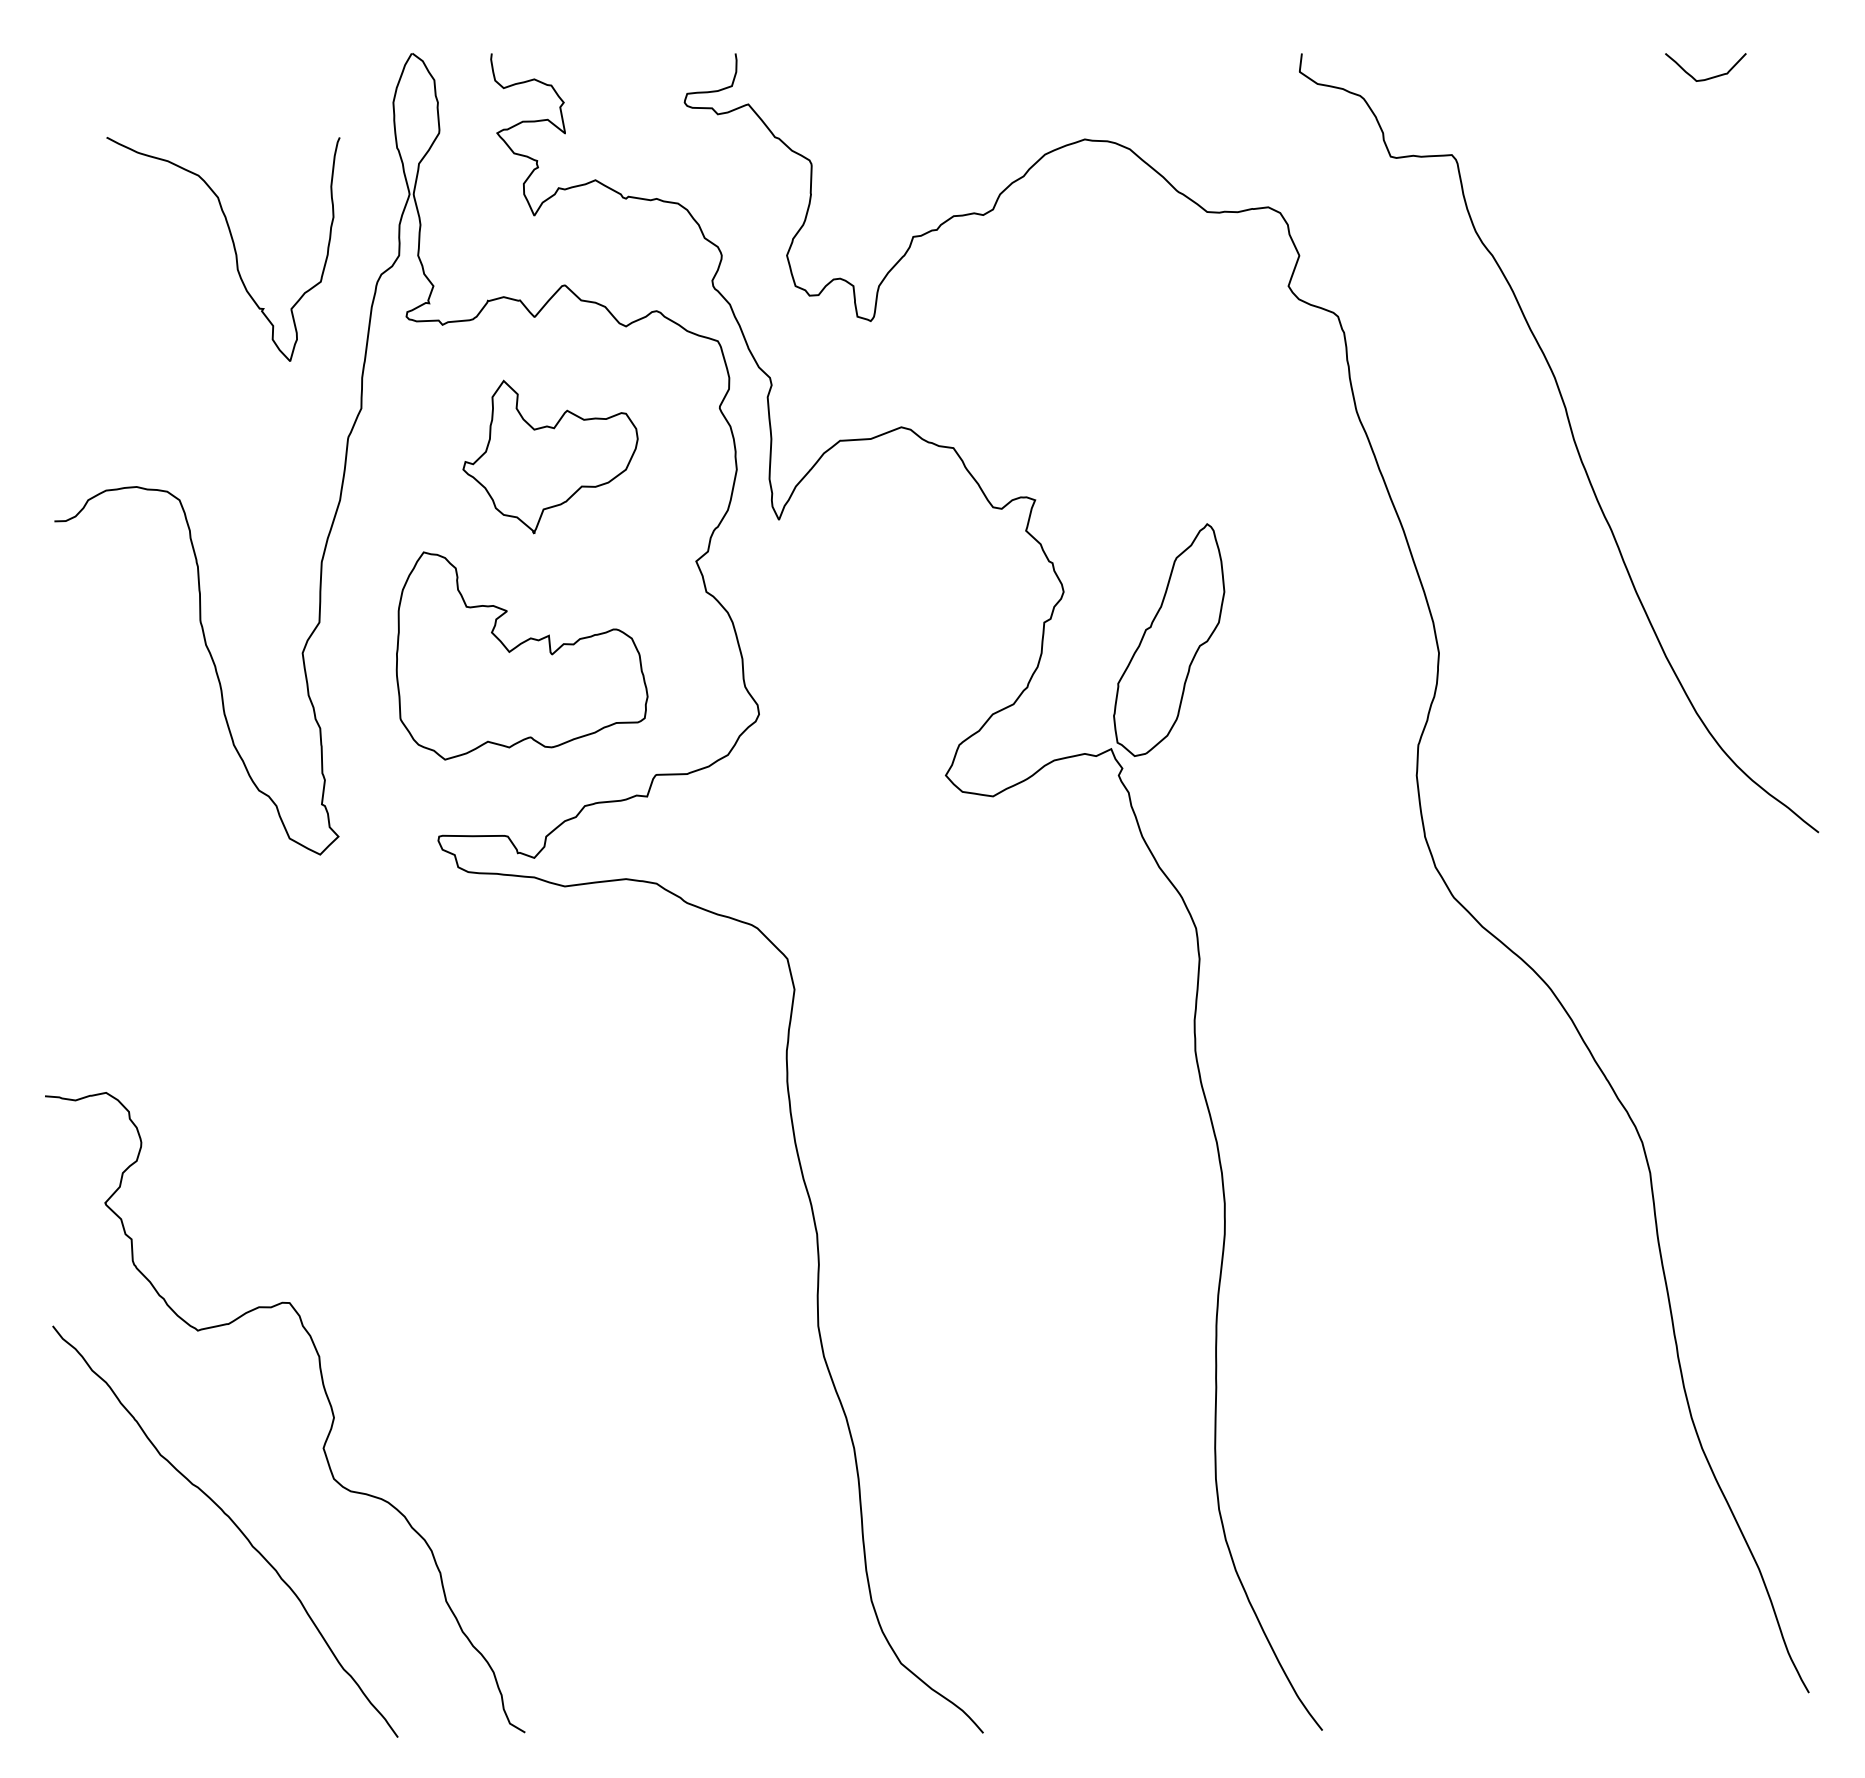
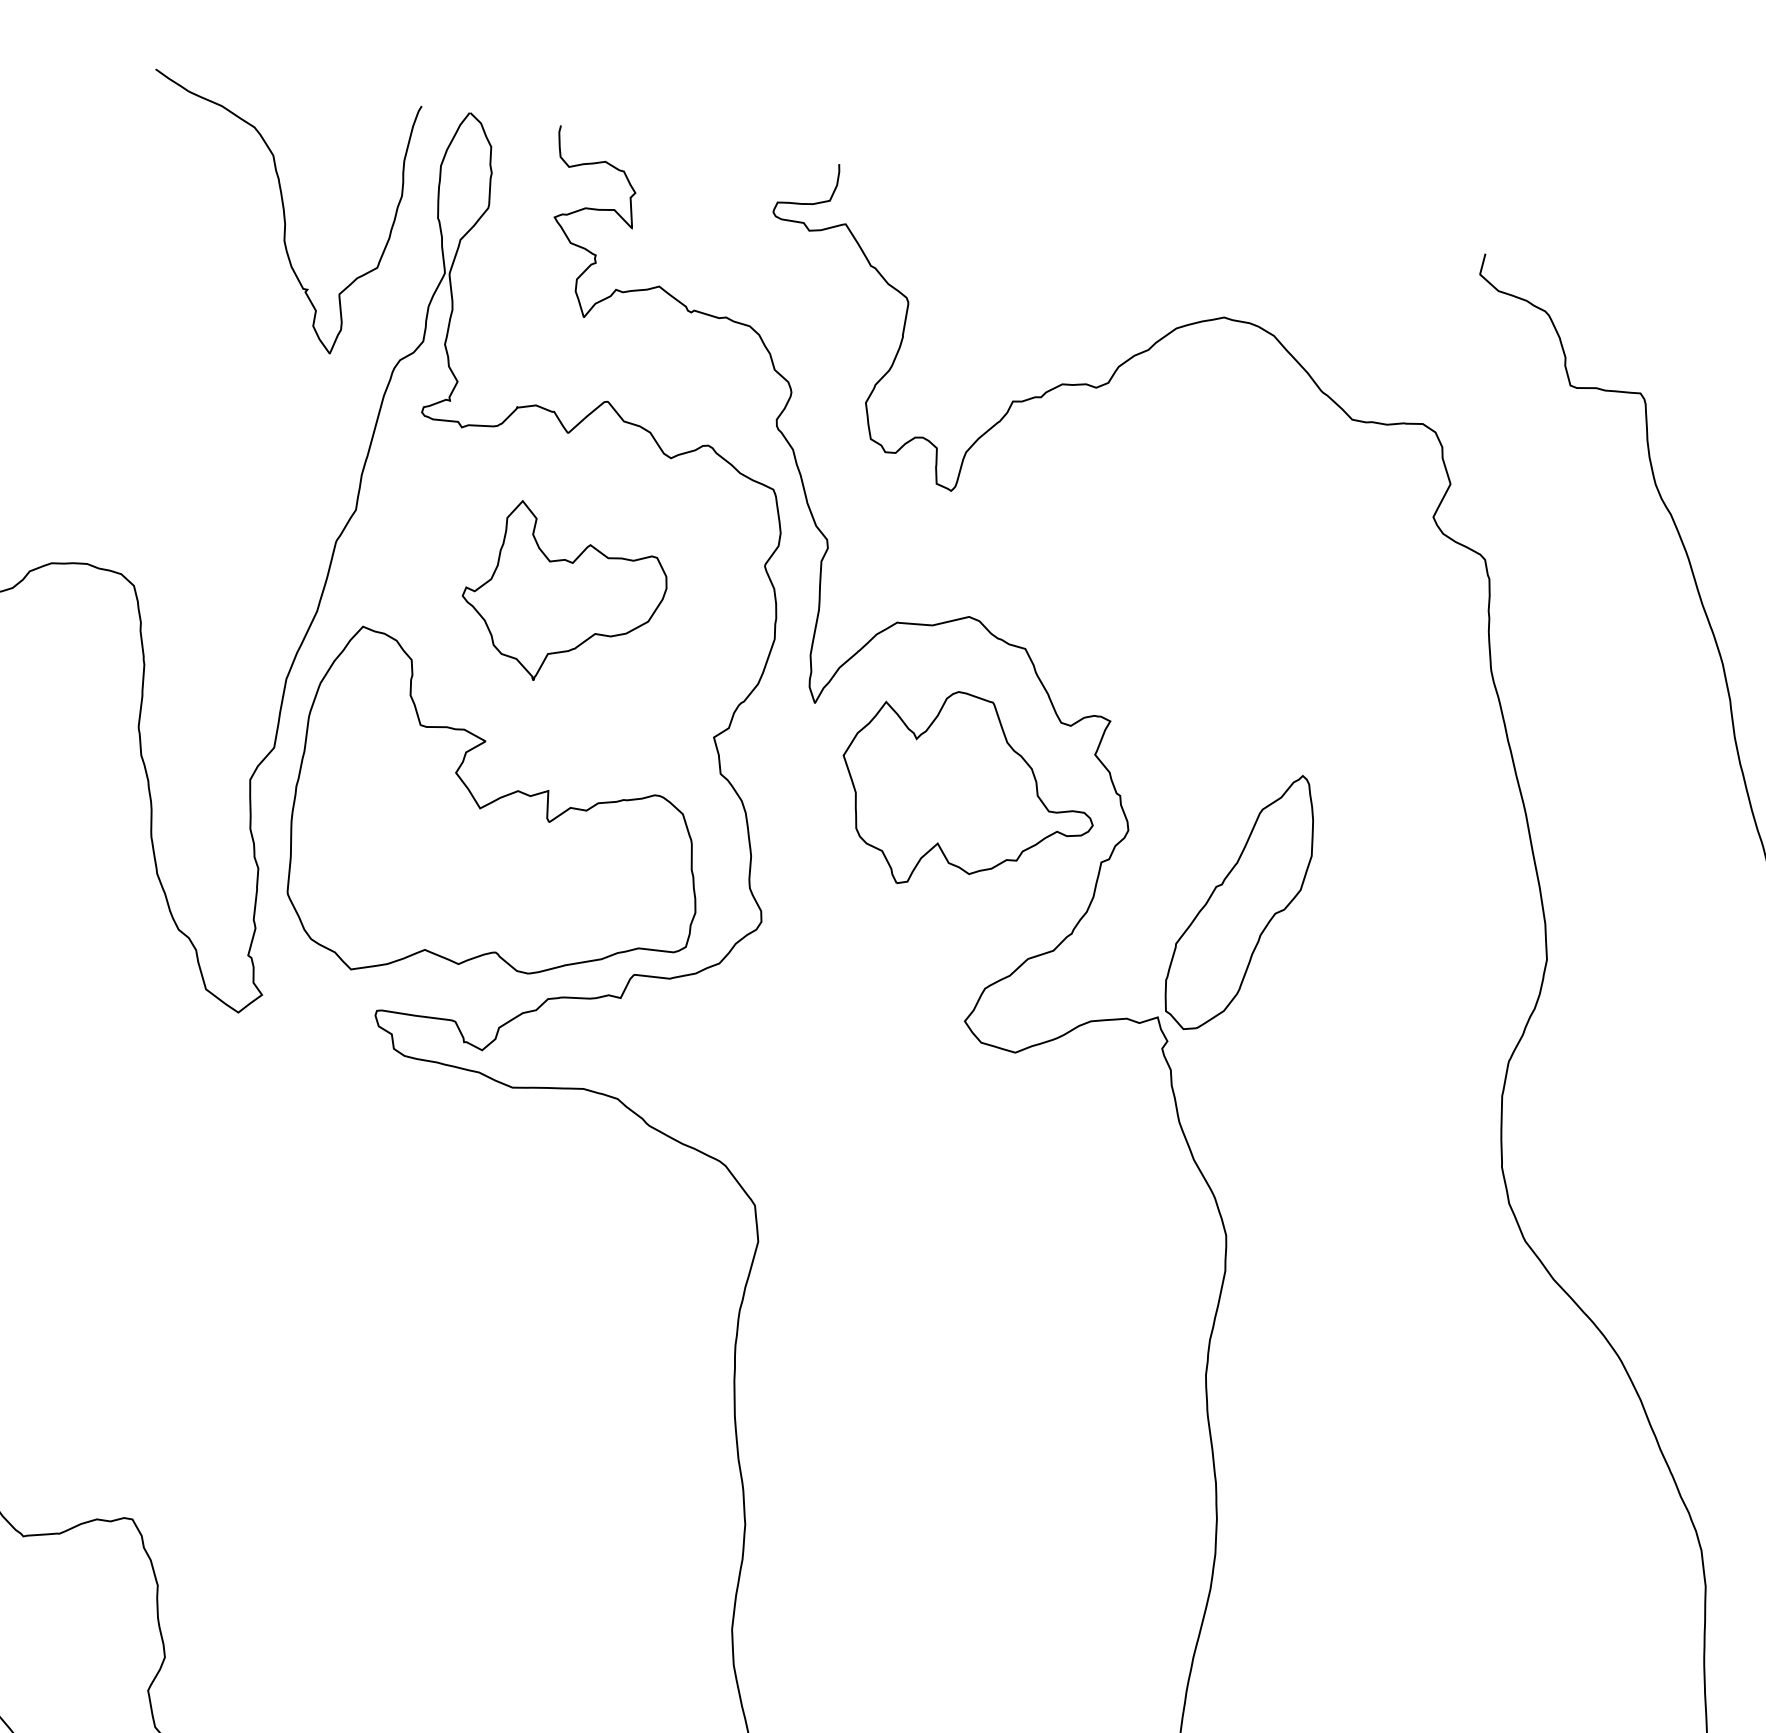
curve: (233, 248) -> (282, 216), moved
part: (921, 578) -> (968, 792), added
part: (522, 655) -> (500, 817), size x1.43

